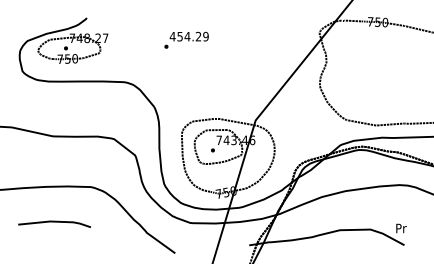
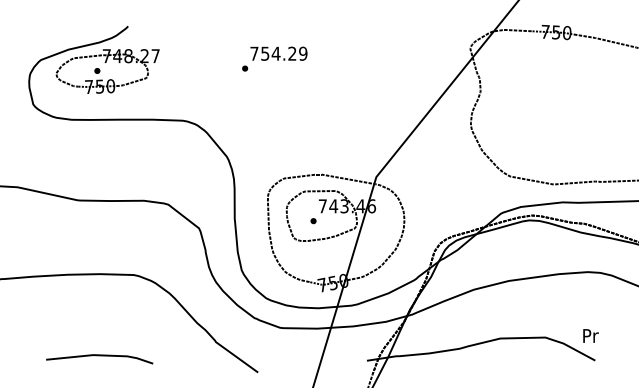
text: (172, 36) -> (254, 53), 454.29 -> 754.29
line: (54, 222) -> (99, 356), moved

